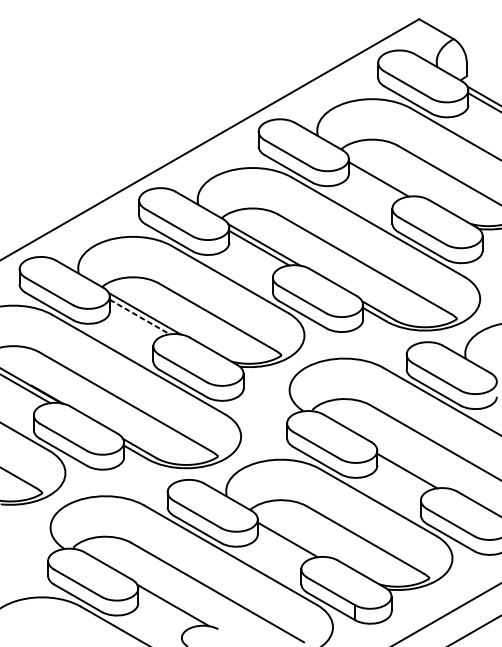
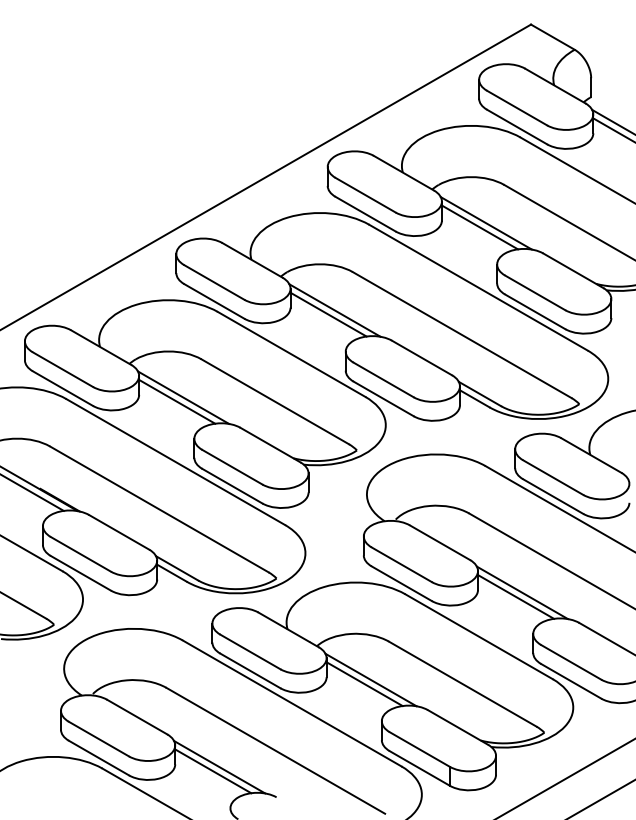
line: (383, 176) -> (485, 223), added
line: (140, 316) -> (177, 401), dashed -> solid
line: (411, 467) -> (521, 592), added
line: (292, 536) -> (370, 679), added
line: (168, 608) -> (213, 771), added

